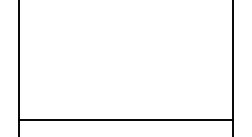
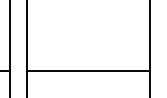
line: (125, 120) -> (88, 70), moved

